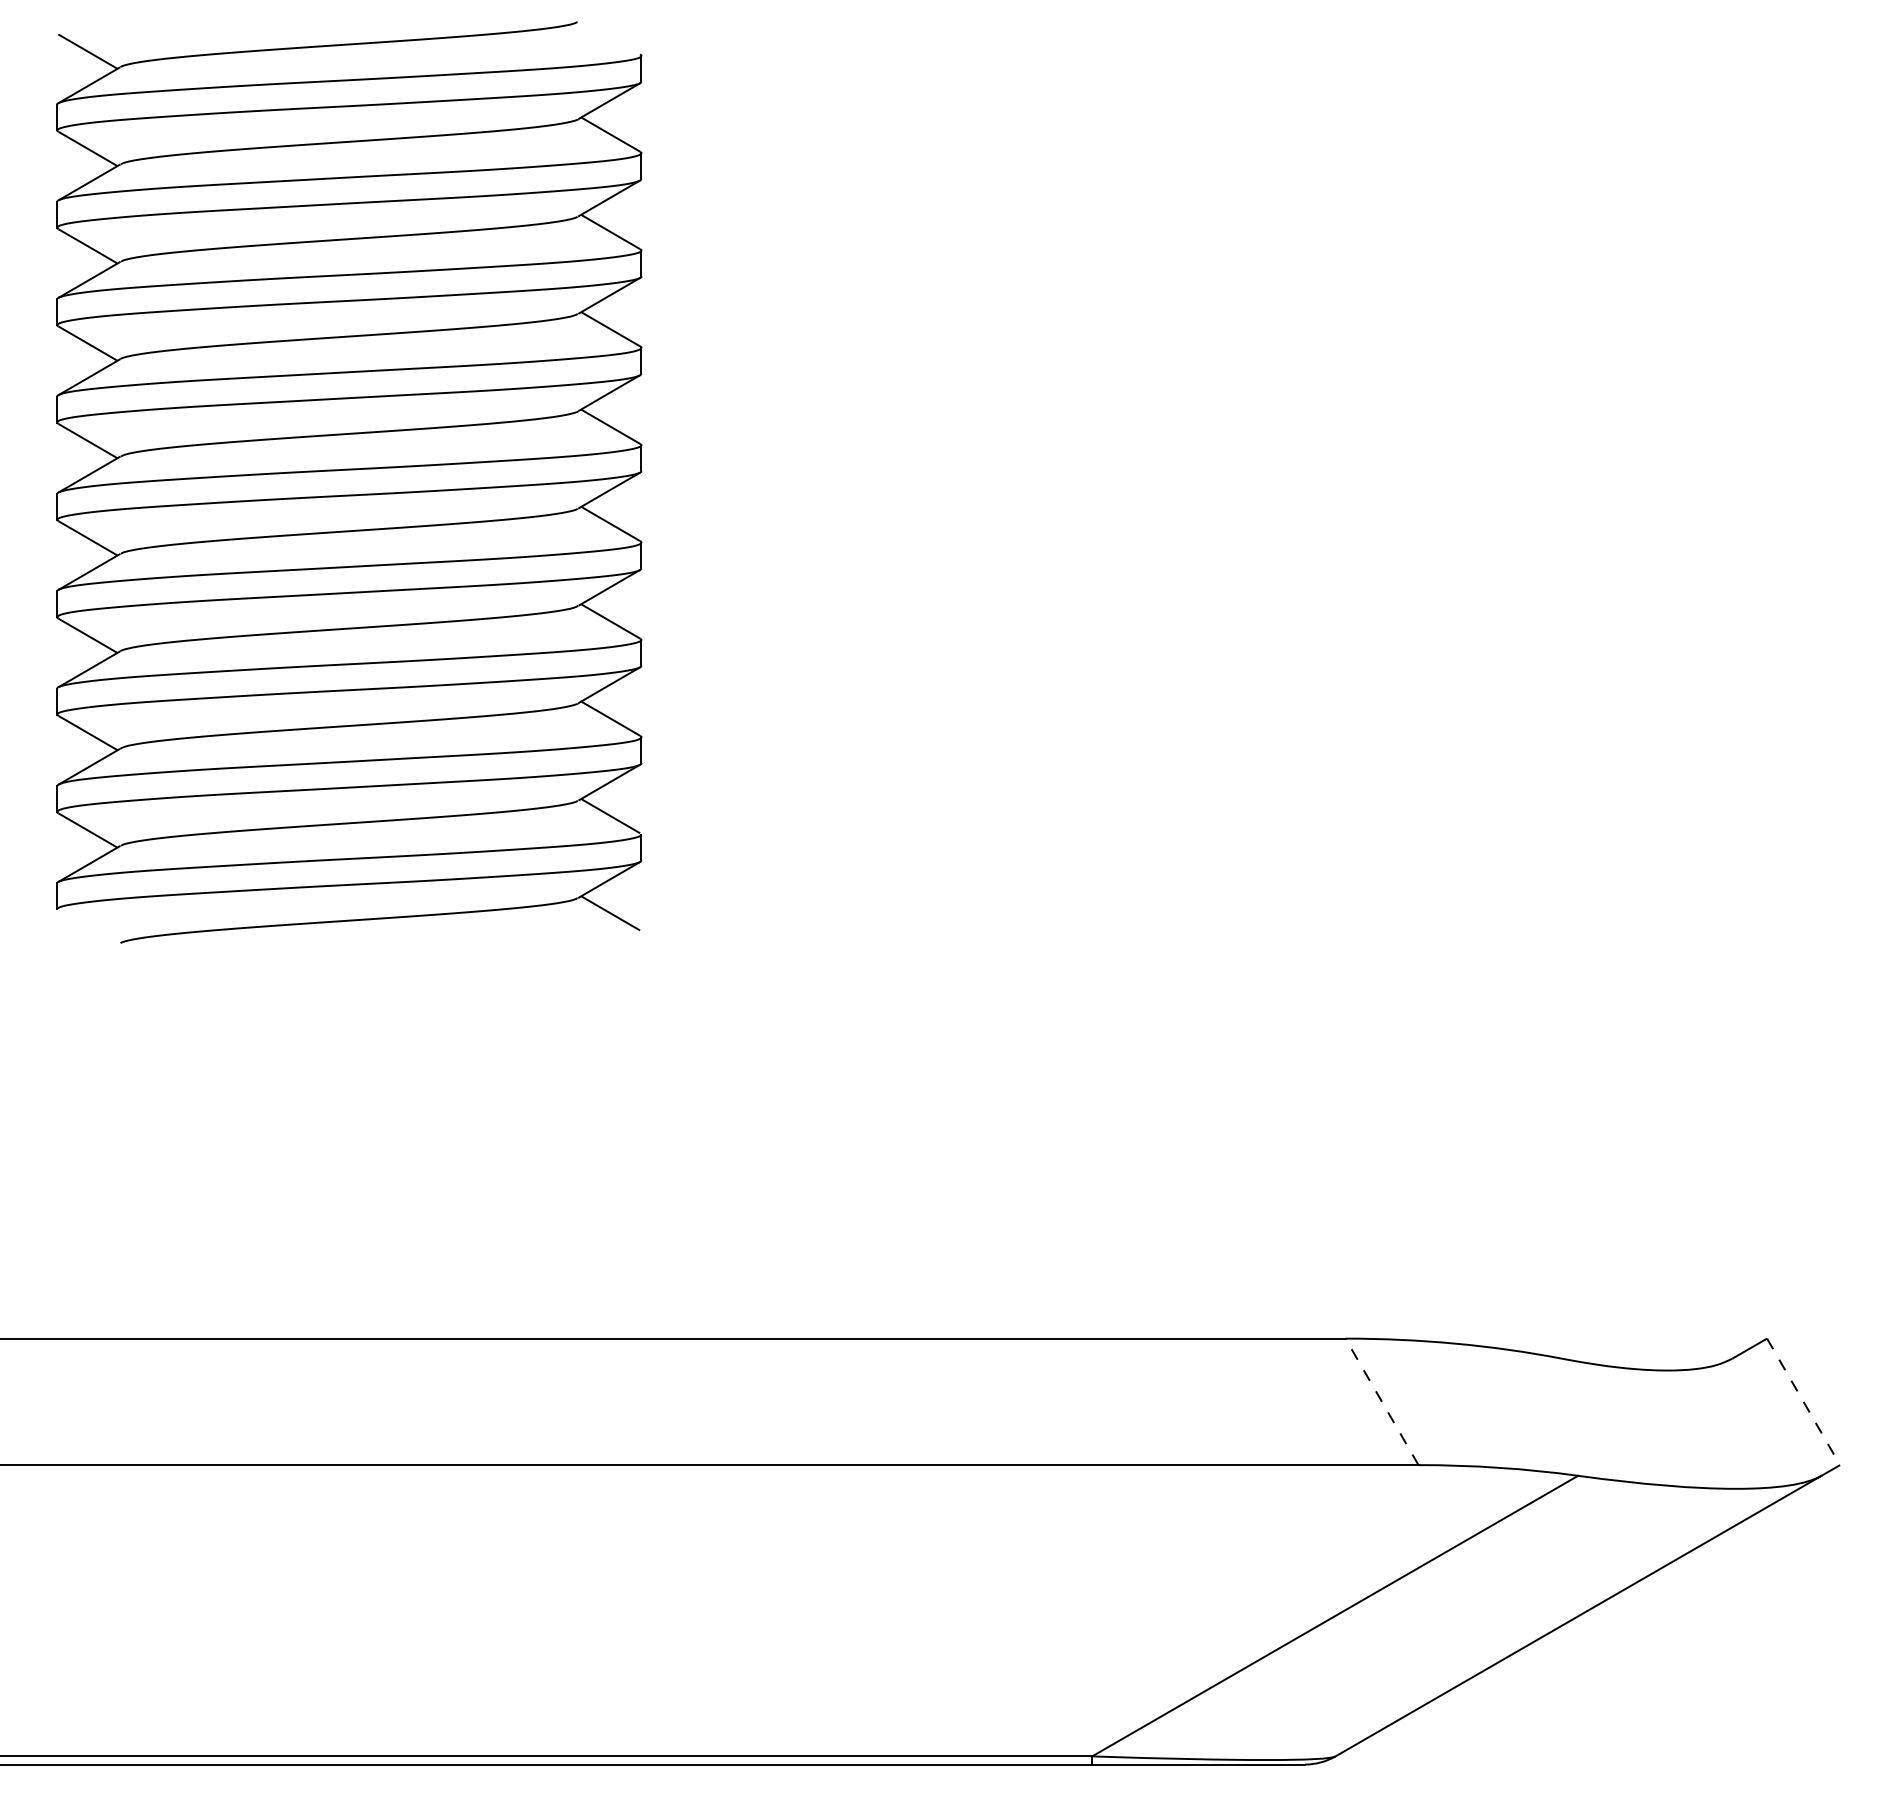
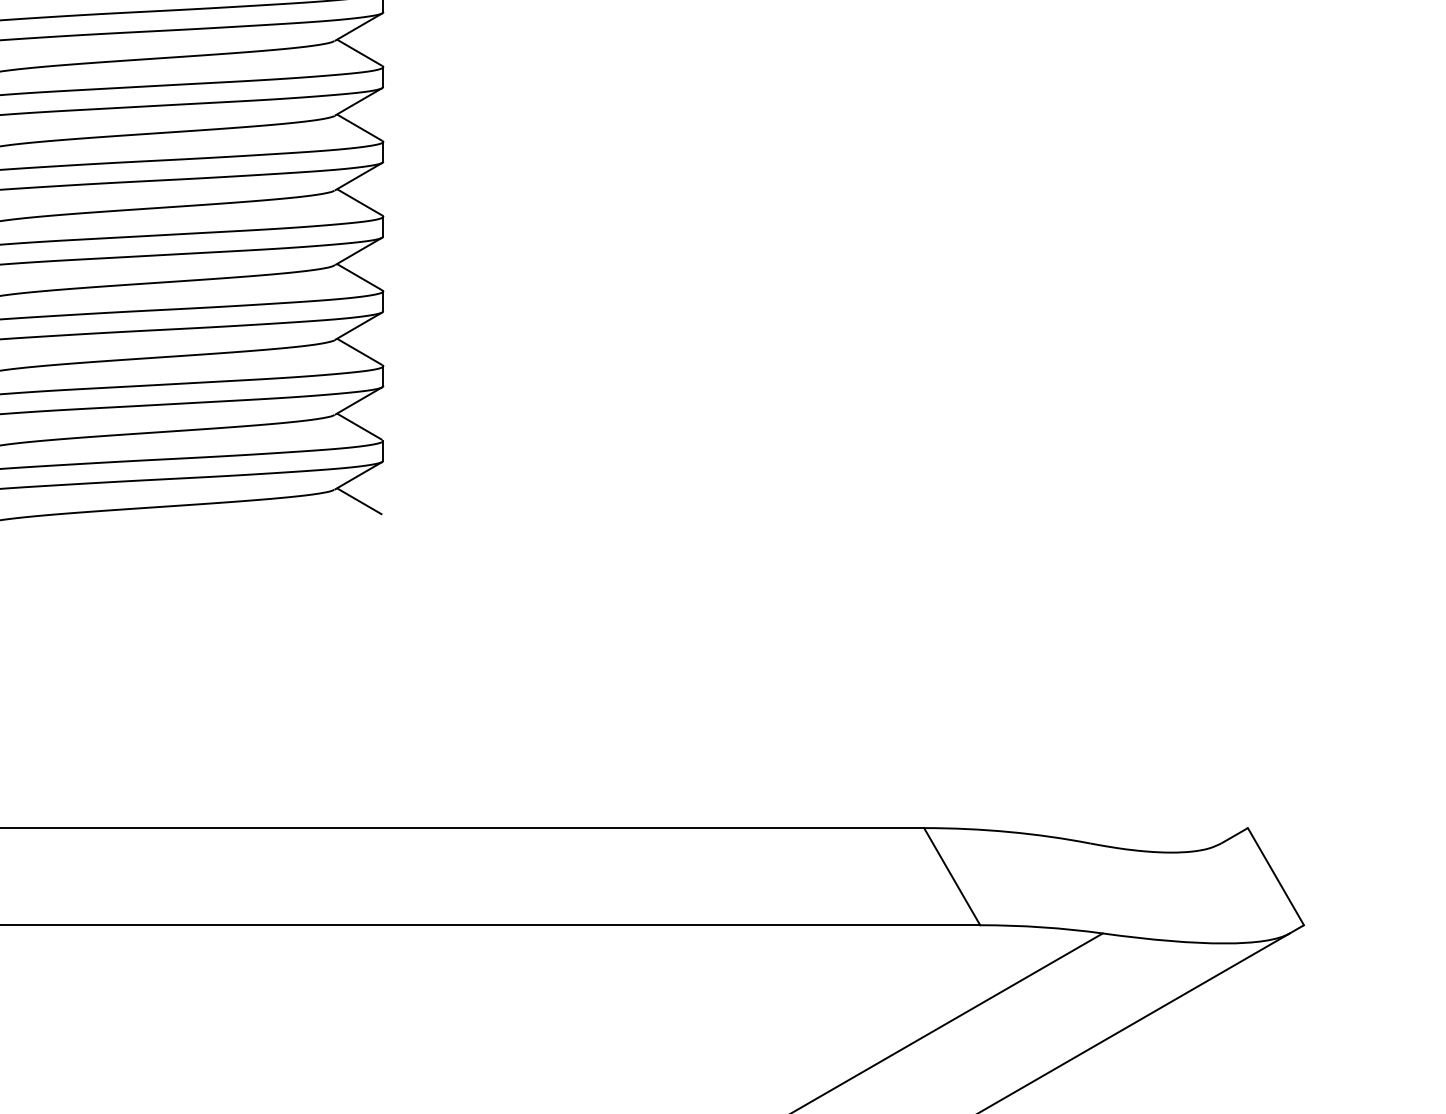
line: (1381, 1401) -> (951, 876), dashed -> solid
line: (1803, 1402) -> (1275, 877), dashed -> solid

